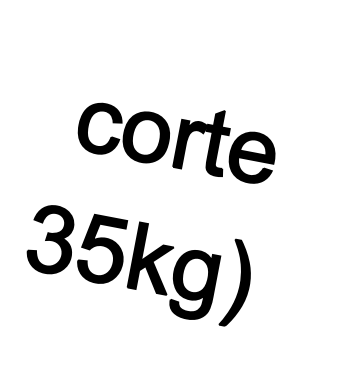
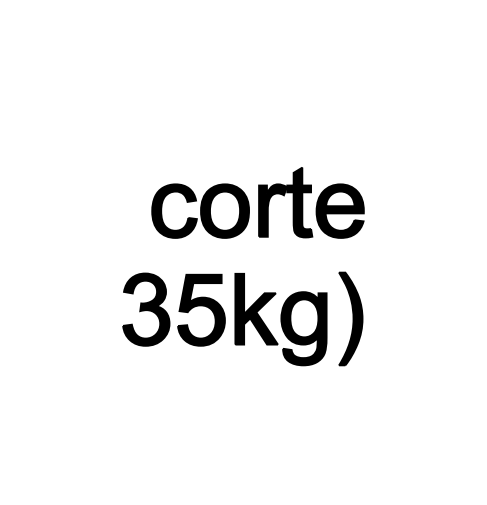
part: (177, 135) -> (257, 202), moved

